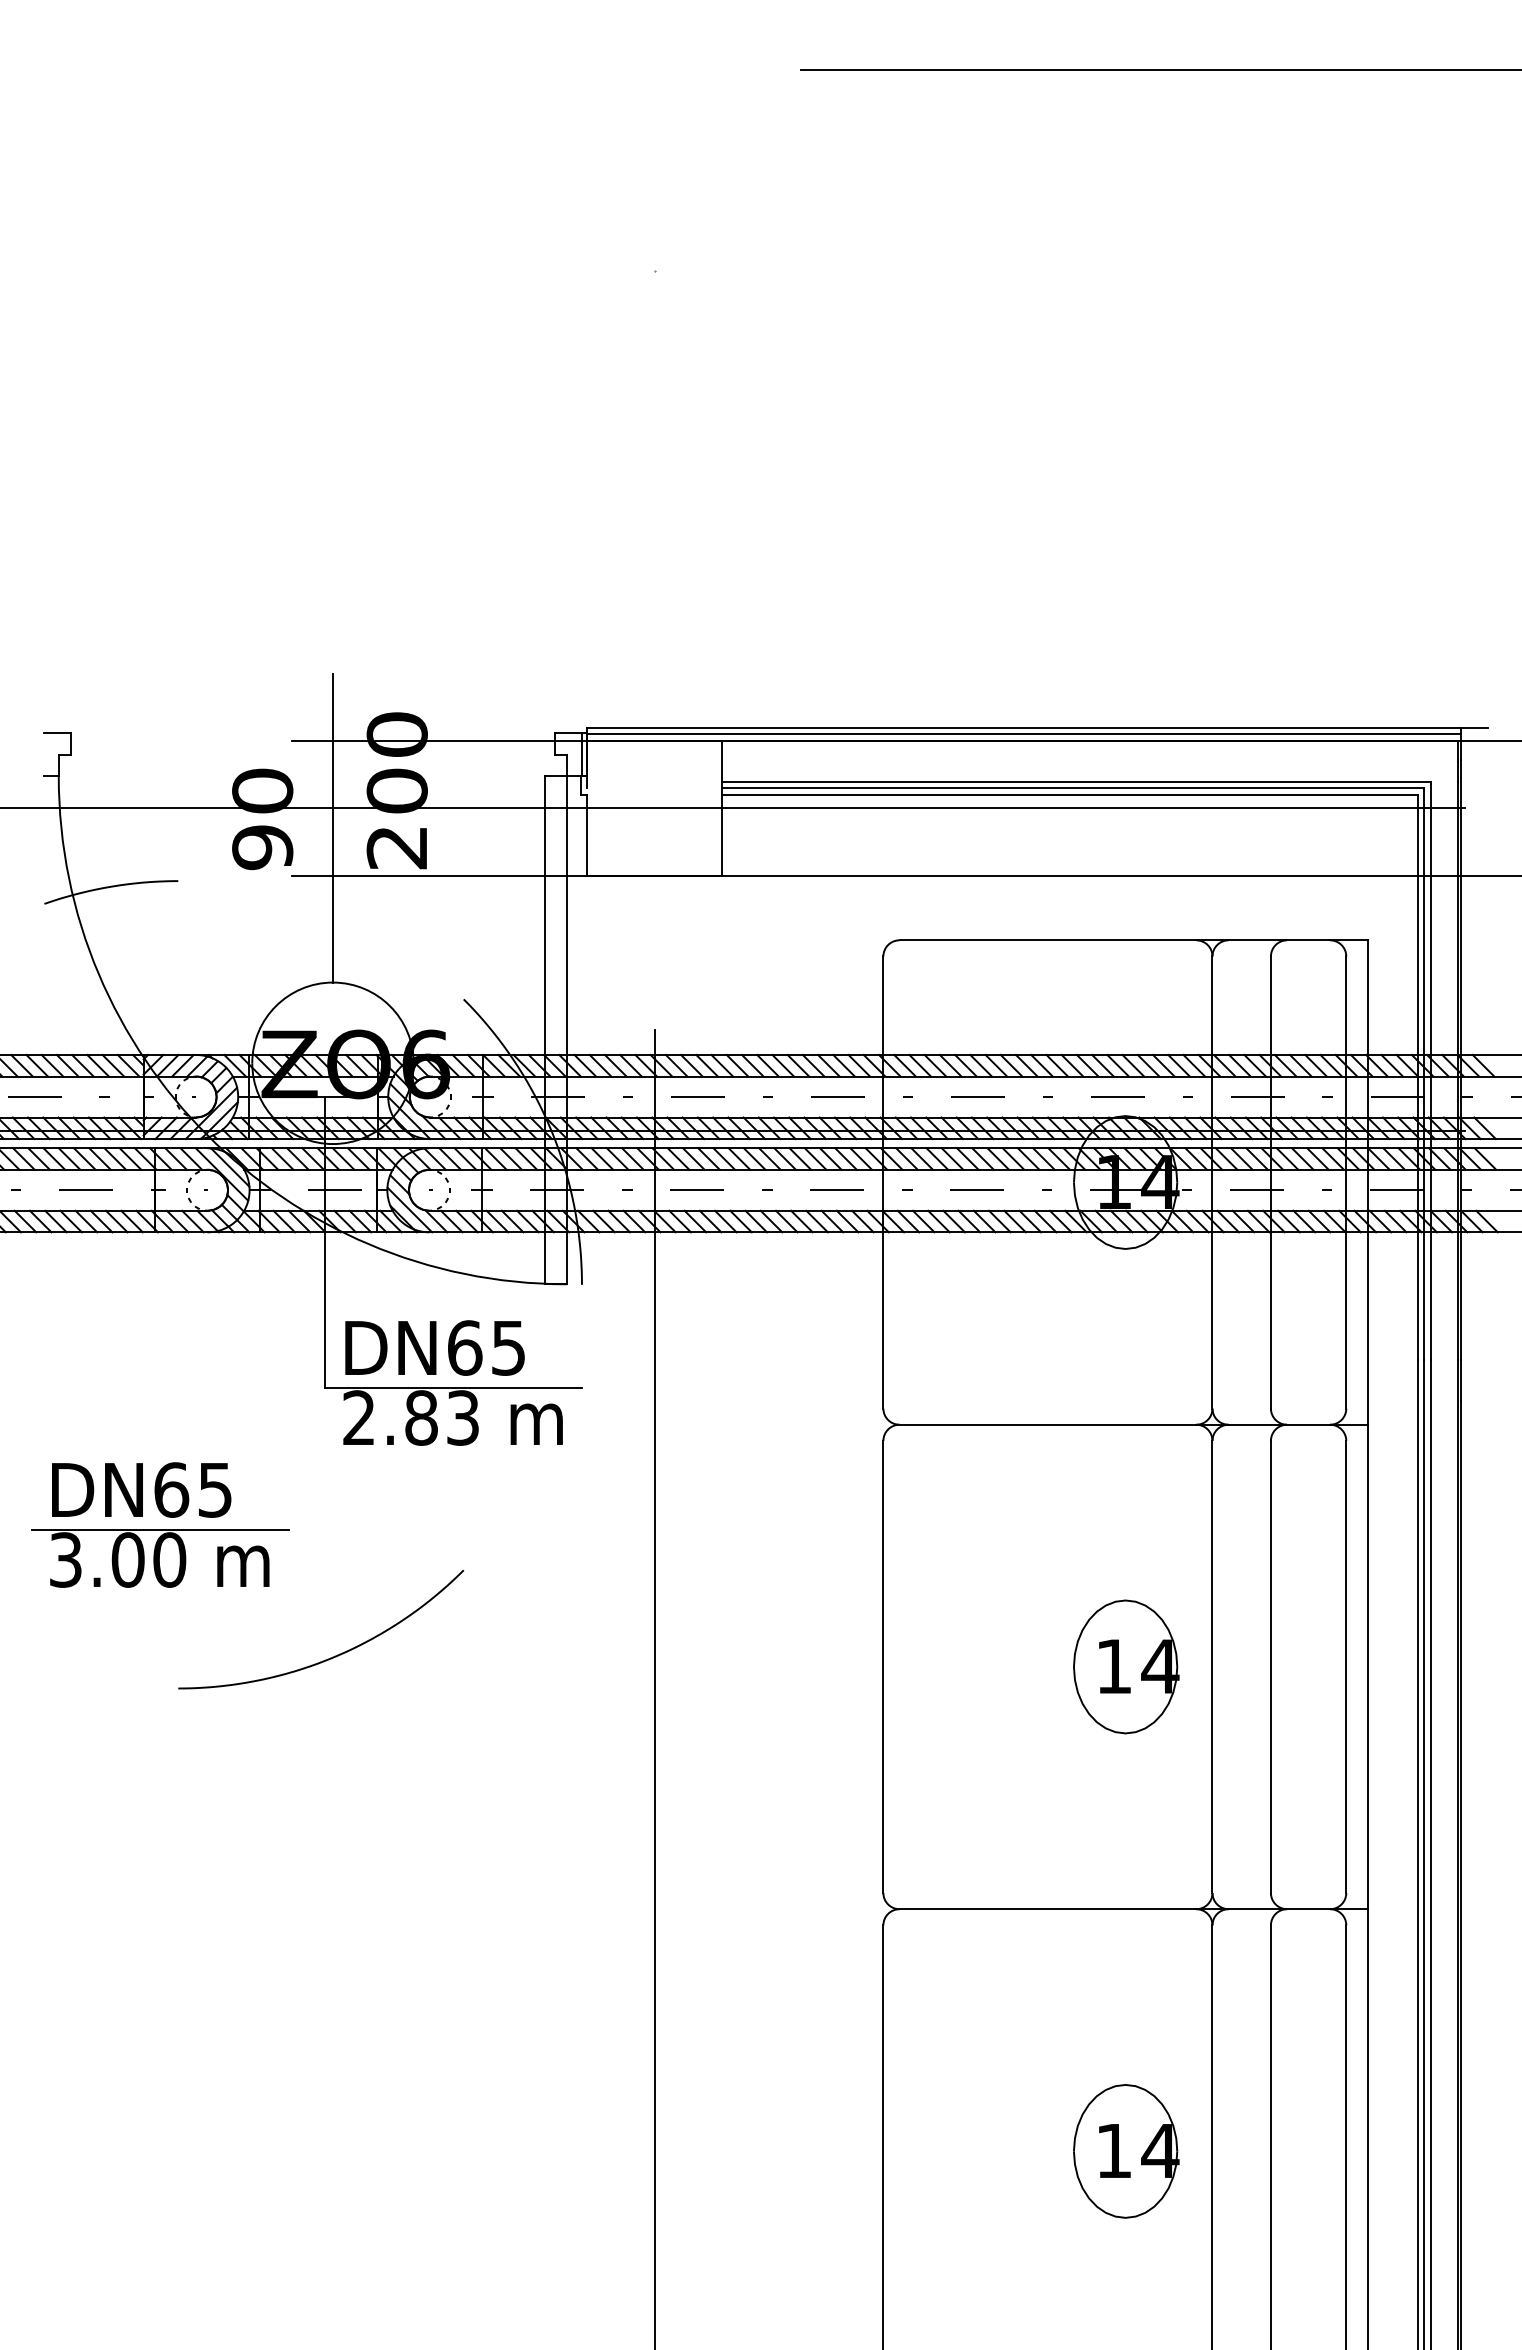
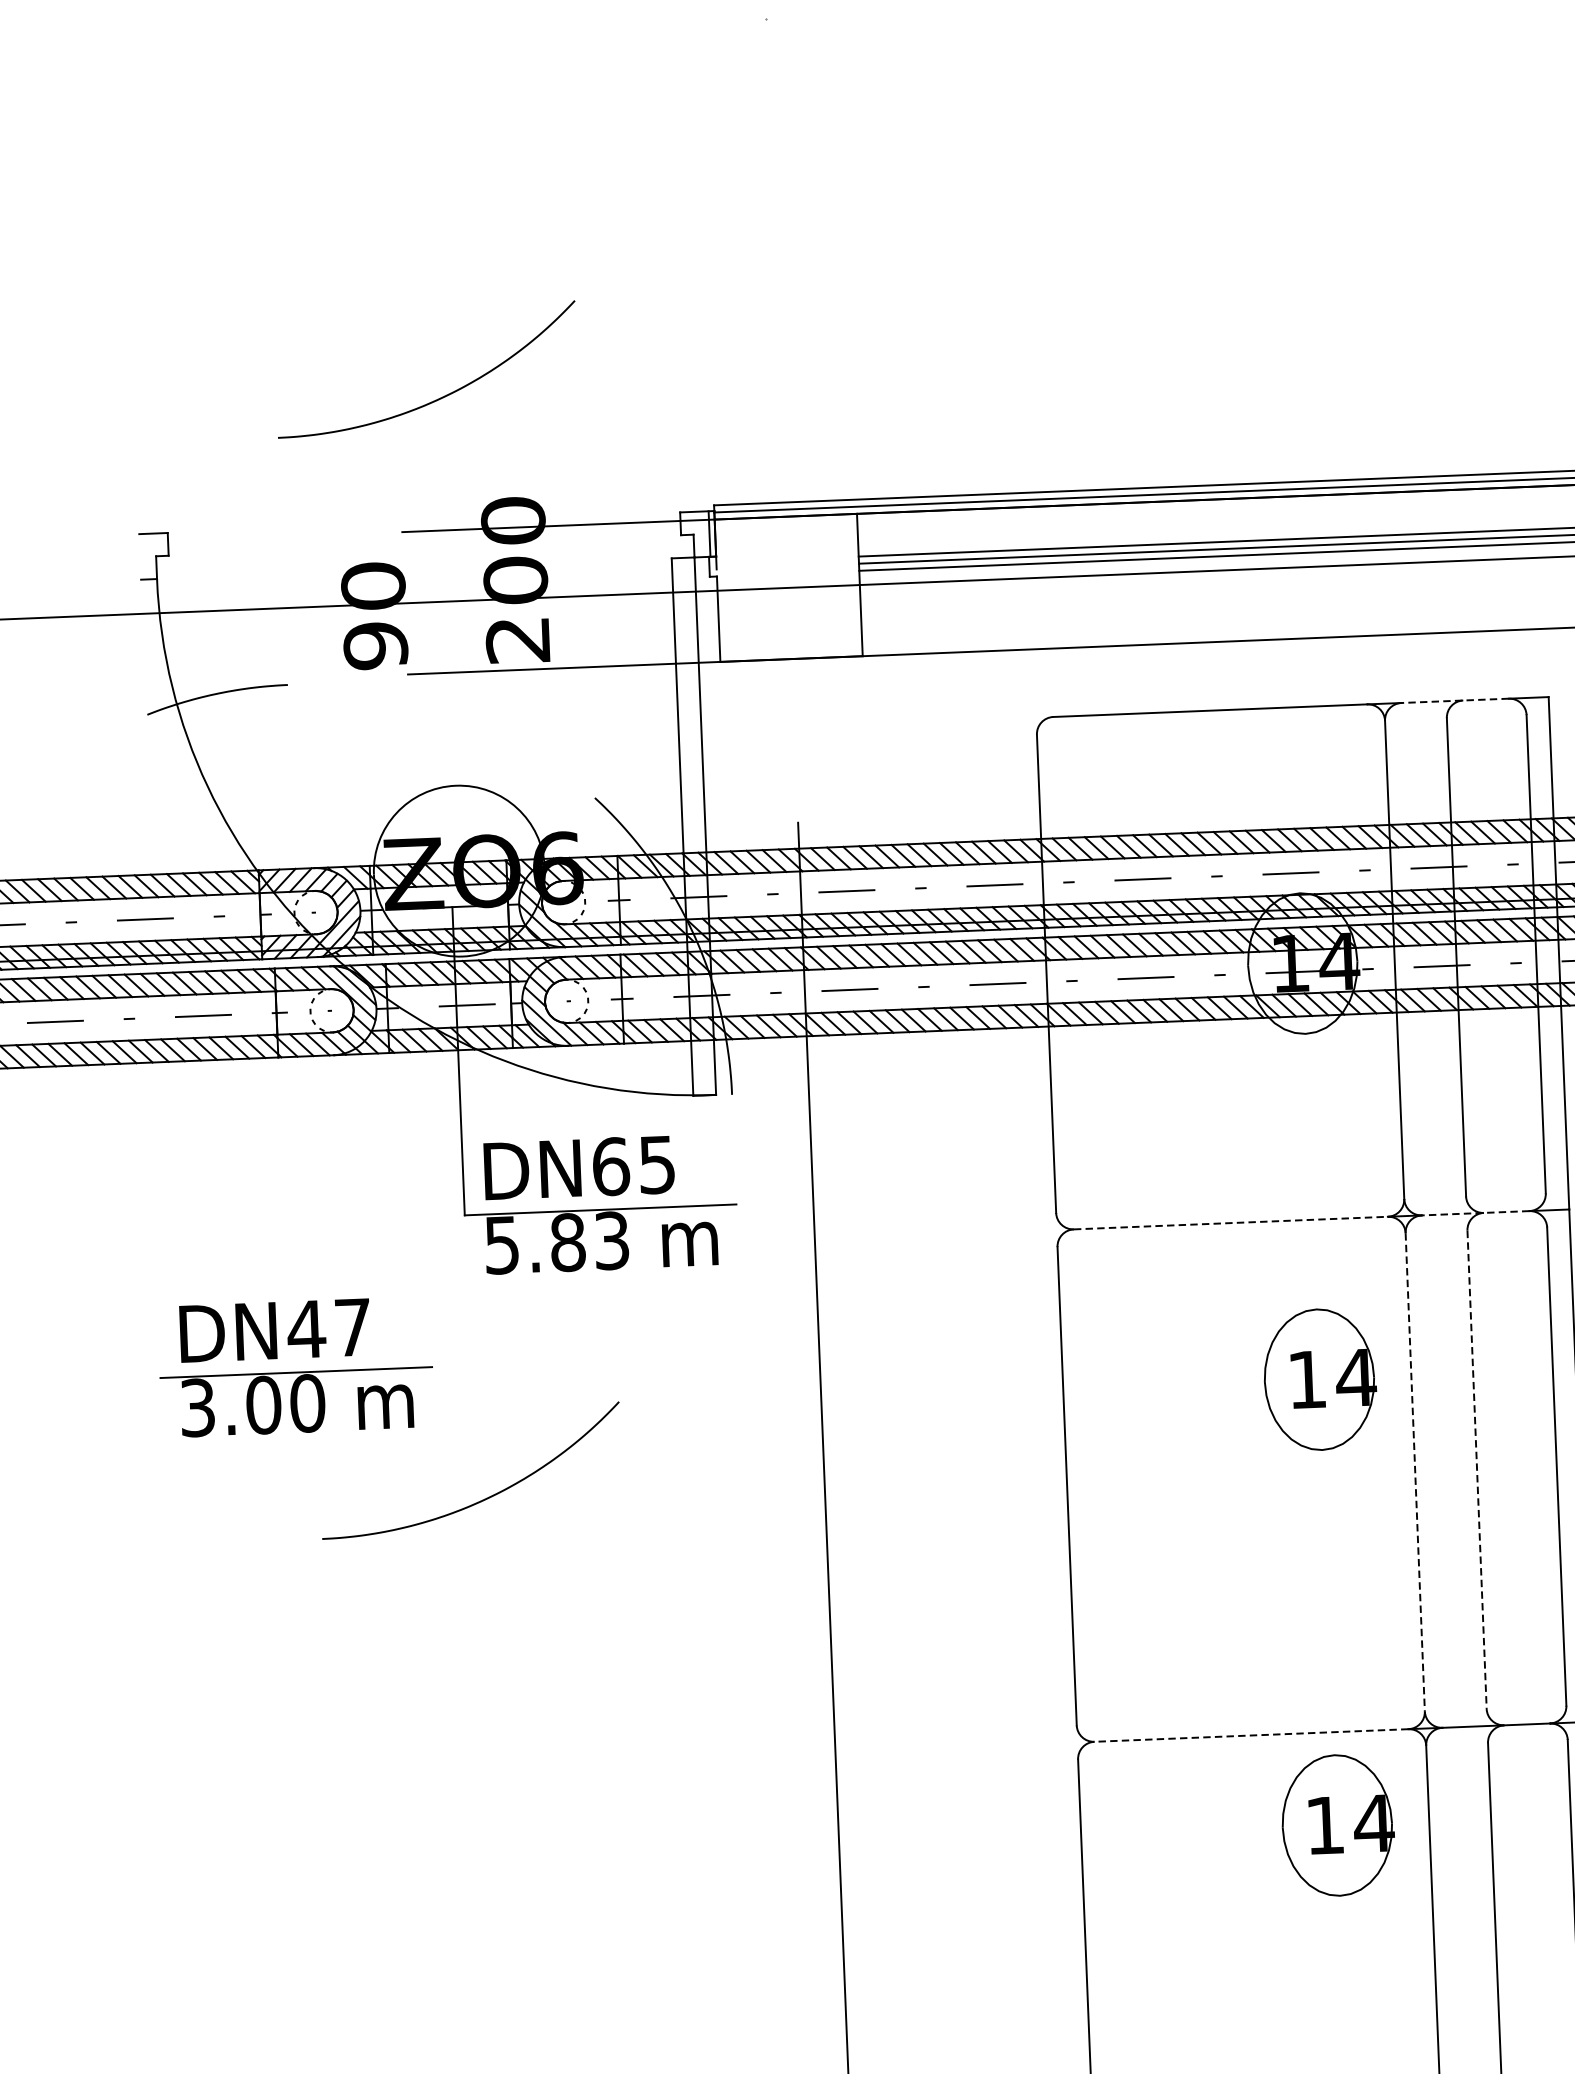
curve: (332, 615) -> (439, 397), added
line: (333, 827) -> (449, 621), removed
line: (1279, 940) -> (1455, 701), solid -> dashed
text: (358, 1417) -> (501, 1244), 2.83 -> 5.83
line: (1048, 1424) -> (1231, 1222), solid -> dashed
line: (1279, 1424) -> (1475, 1212), solid -> dashed
text: (192, 1489) -> (328, 1327), DN65 -> DN47
part: (1126, 1666) -> (1320, 1379), moved
line: (1212, 1667) -> (1415, 1472), solid -> dashed
line: (1270, 1667) -> (1476, 1470), solid -> dashed
line: (1047, 1909) -> (1251, 1735), solid -> dashed
part: (1126, 2151) -> (1338, 1825), moved

